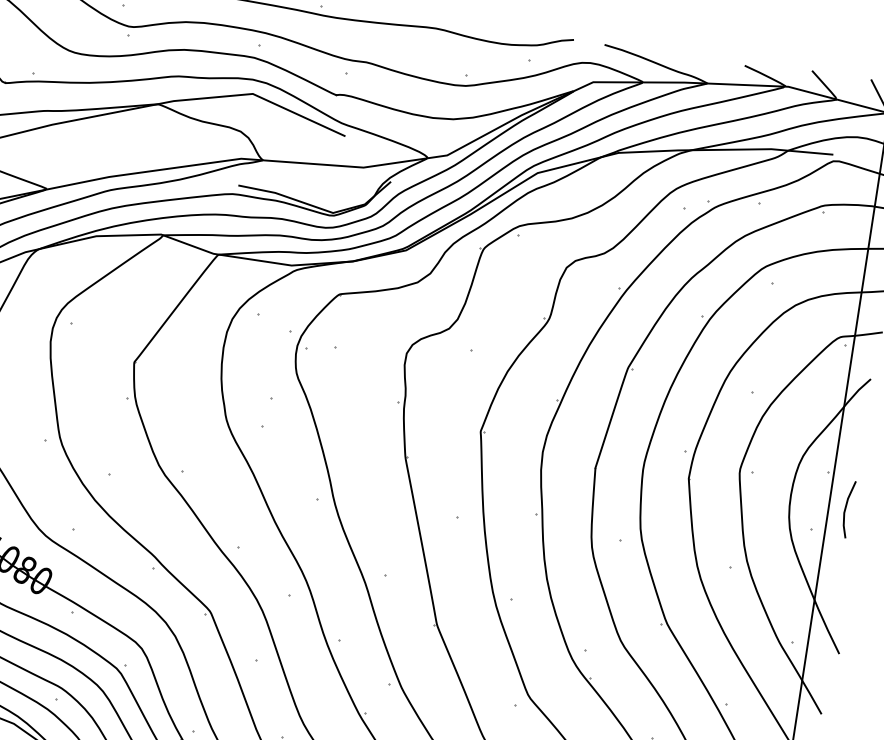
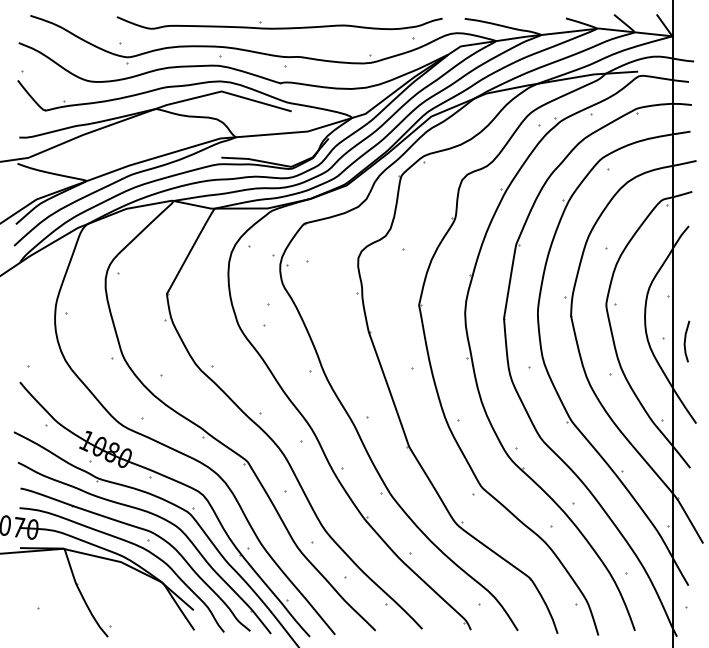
line: (846, 509) -> (685, 341), moved

